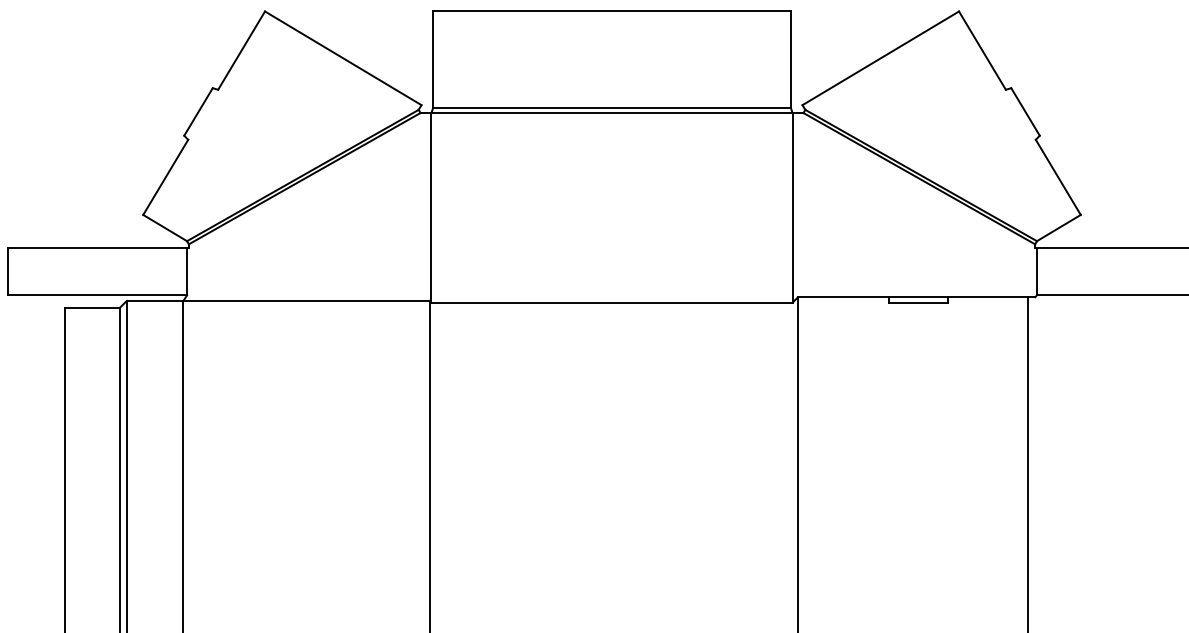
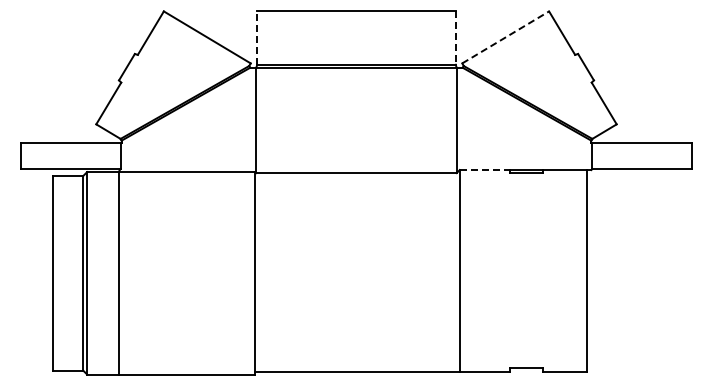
line: (880, 58) -> (505, 37), solid -> dashed
line: (433, 60) -> (257, 38), solid -> dashed
line: (790, 60) -> (455, 38), solid -> dashed
line: (844, 298) -> (485, 170), solid -> dashed

